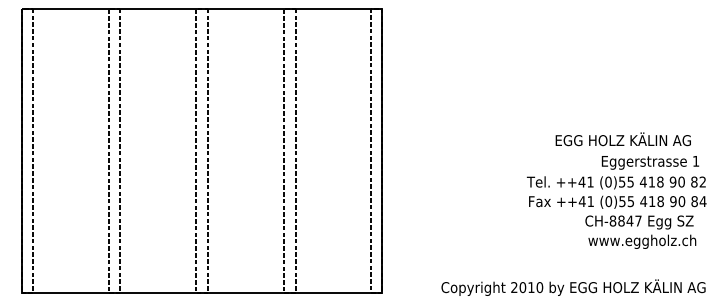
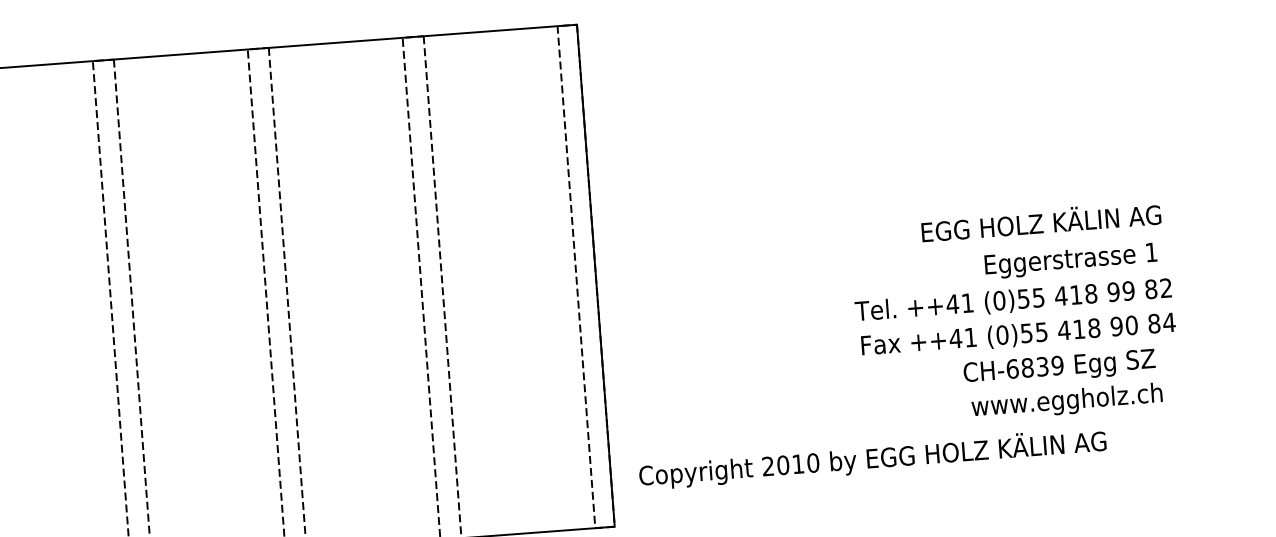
text: (622, 139) -> (1039, 221), moved
text: (681, 181) -> (1128, 289), 90 -> 99
text: (625, 220) -> (1034, 366), CH-8847 -> CH-6839
text: (573, 287) -> (872, 458), moved

